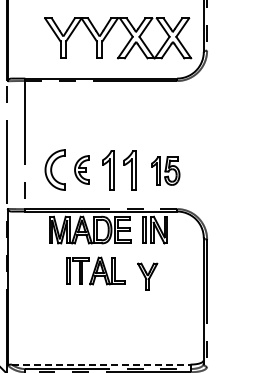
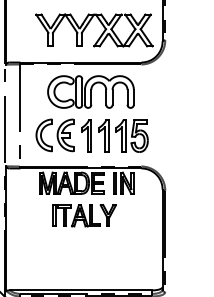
part: (113, 115) -> (90, 91), added
part: (81, 169) -> (65, 134), size x1.43
part: (165, 170) -> (132, 135), size x1.43
part: (147, 276) -> (108, 215), moved
line: (101, 364) -> (81, 290), dashed -> solid

